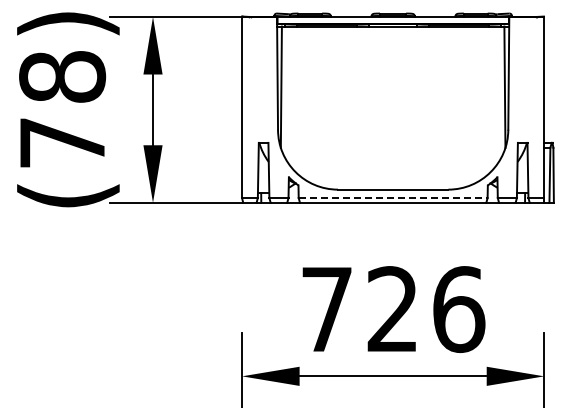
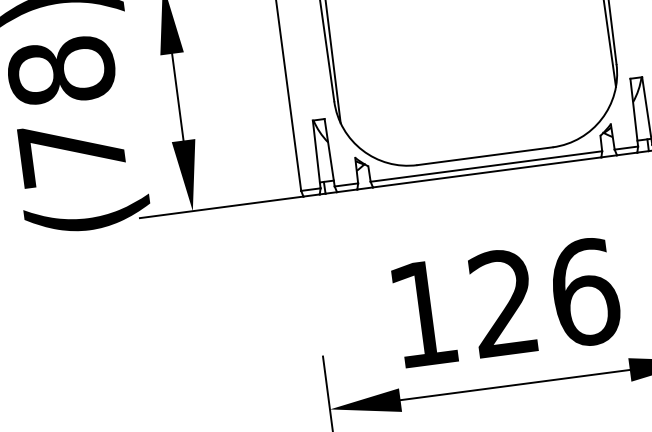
line: (393, 198) -> (486, 167), dashed -> solid
text: (326, 309) -> (422, 313), 726 -> 126

